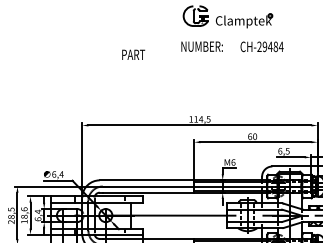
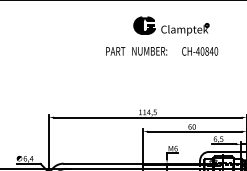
fill: (195, 16) -> (144, 25), added
text: (270, 46) -> (207, 51), CH-29484 -> CH-40840
text: (133, 54) -> (115, 51), moved

